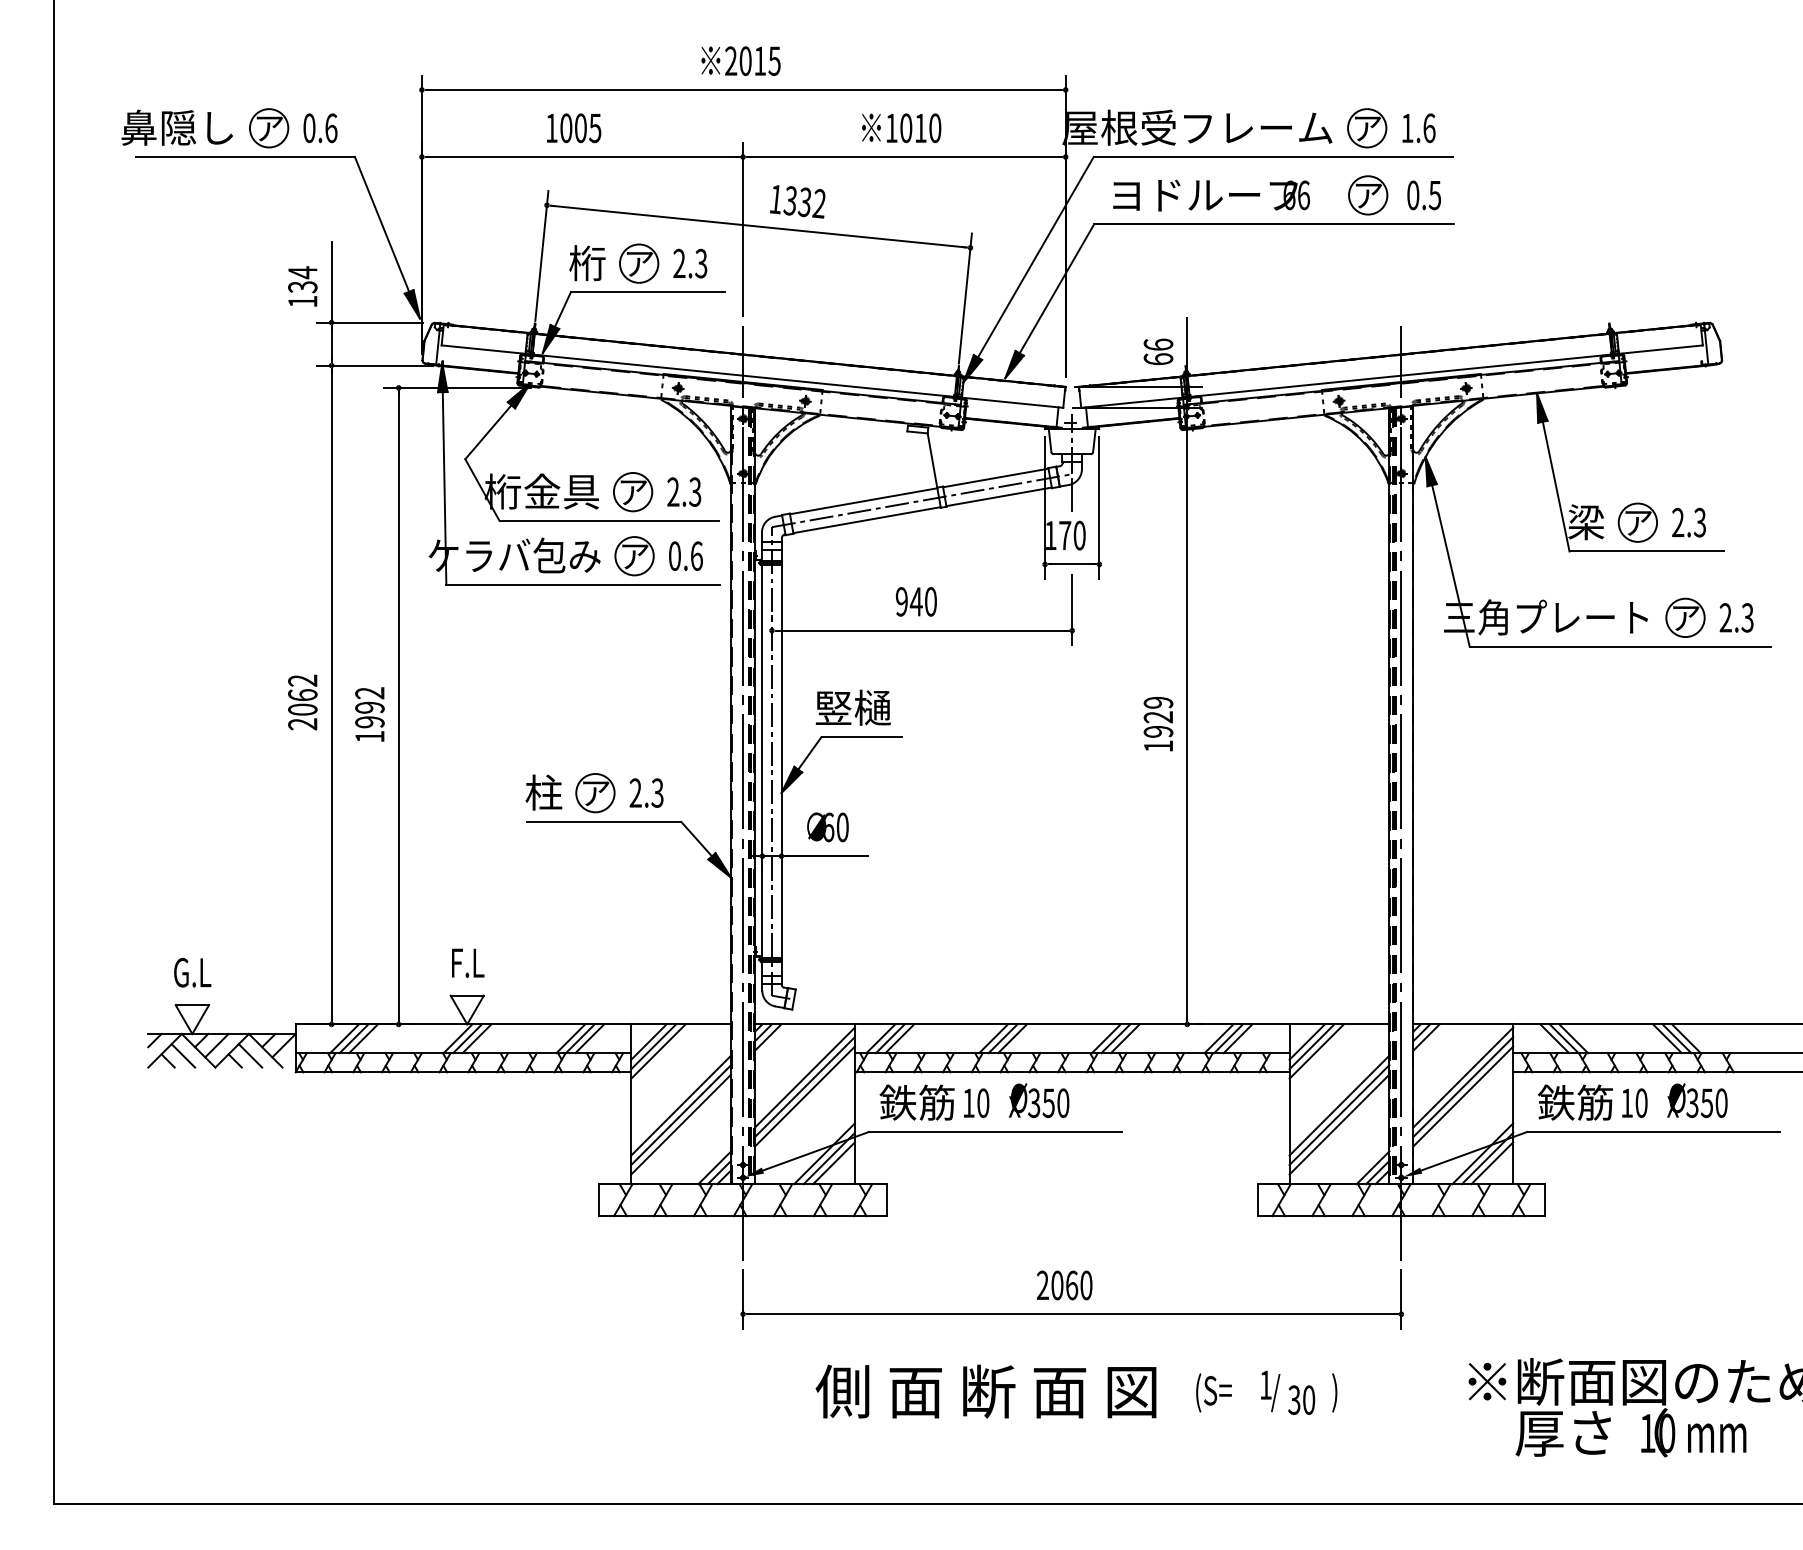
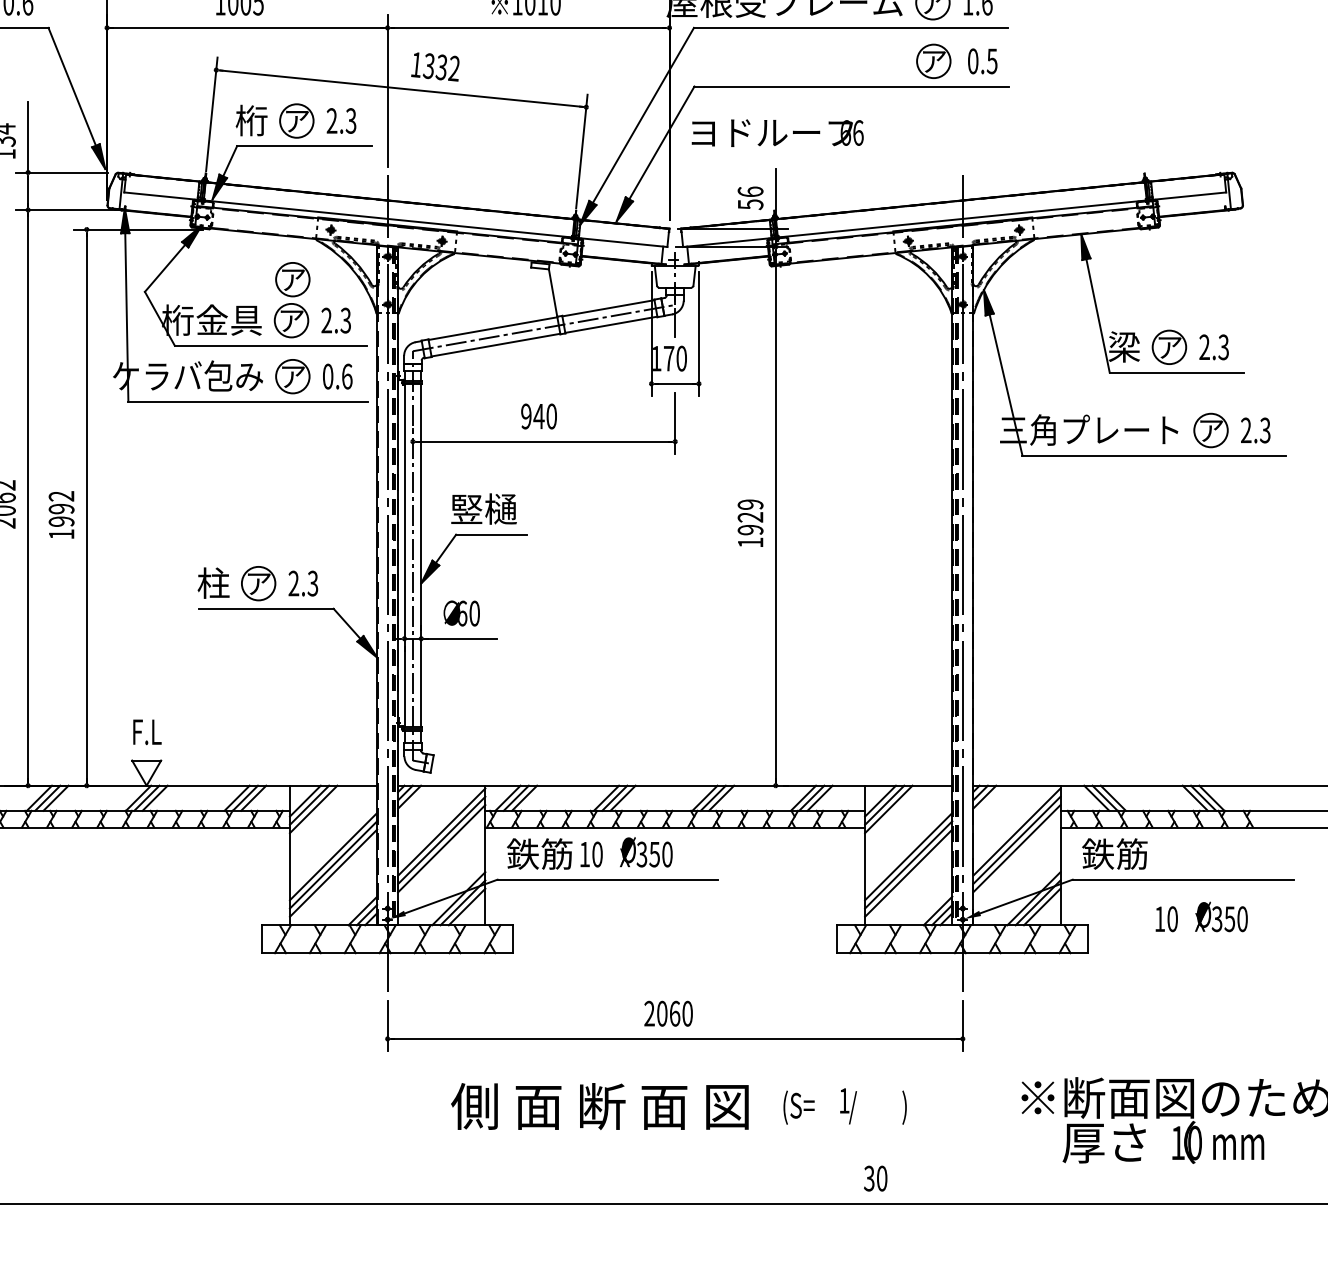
text: (1211, 195) -> (777, 133), moved
text: (1158, 359) -> (750, 204), 66 -> 56
part: (634, 445) -> (292, 279), added
text: (1674, 1100) -> (1201, 916), moved
text: (1301, 1399) -> (875, 1178), moved

